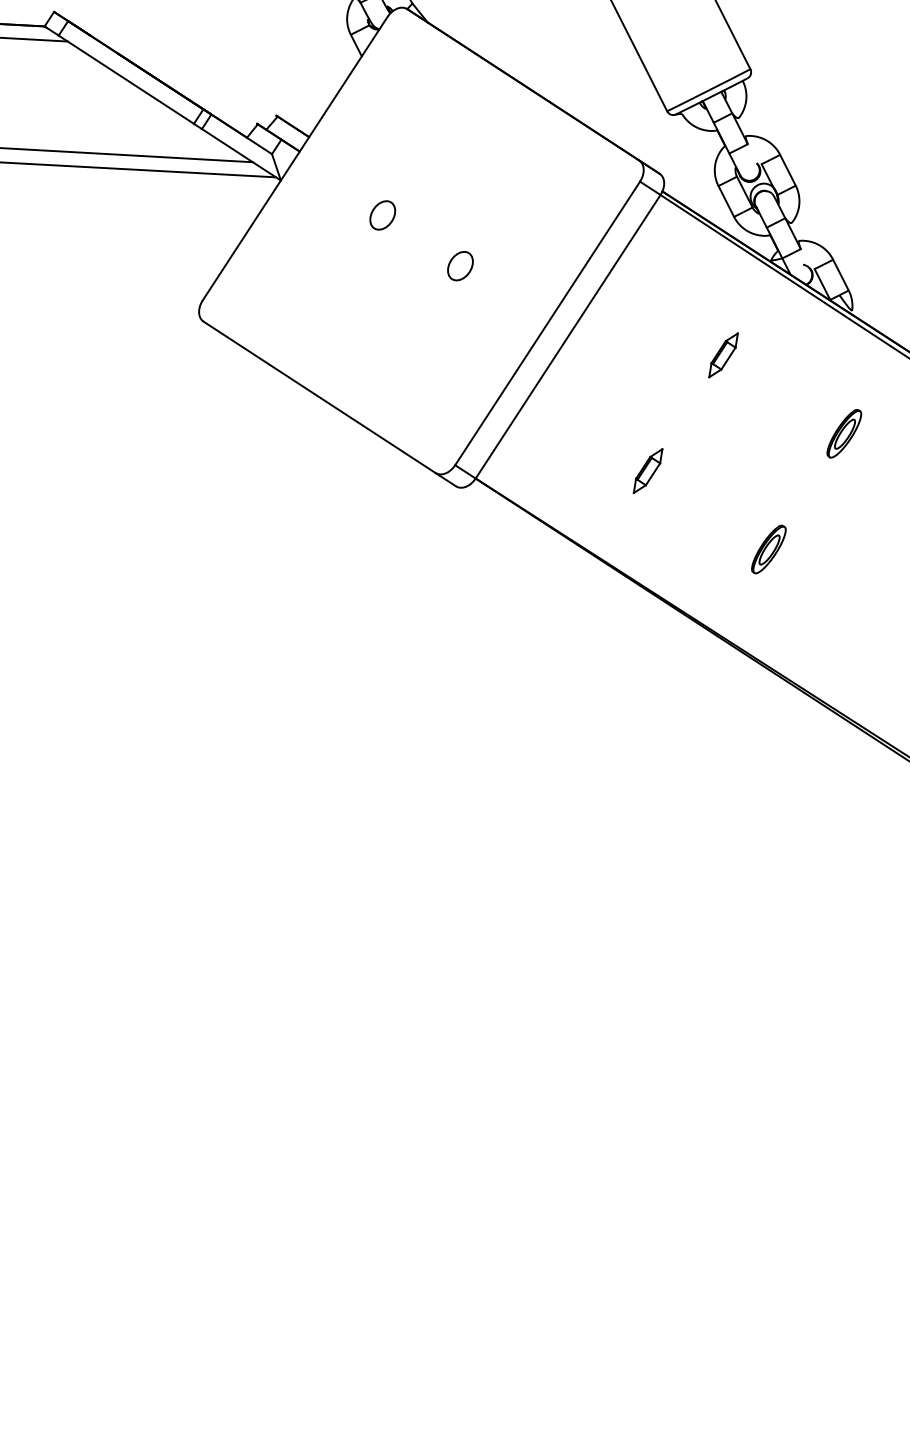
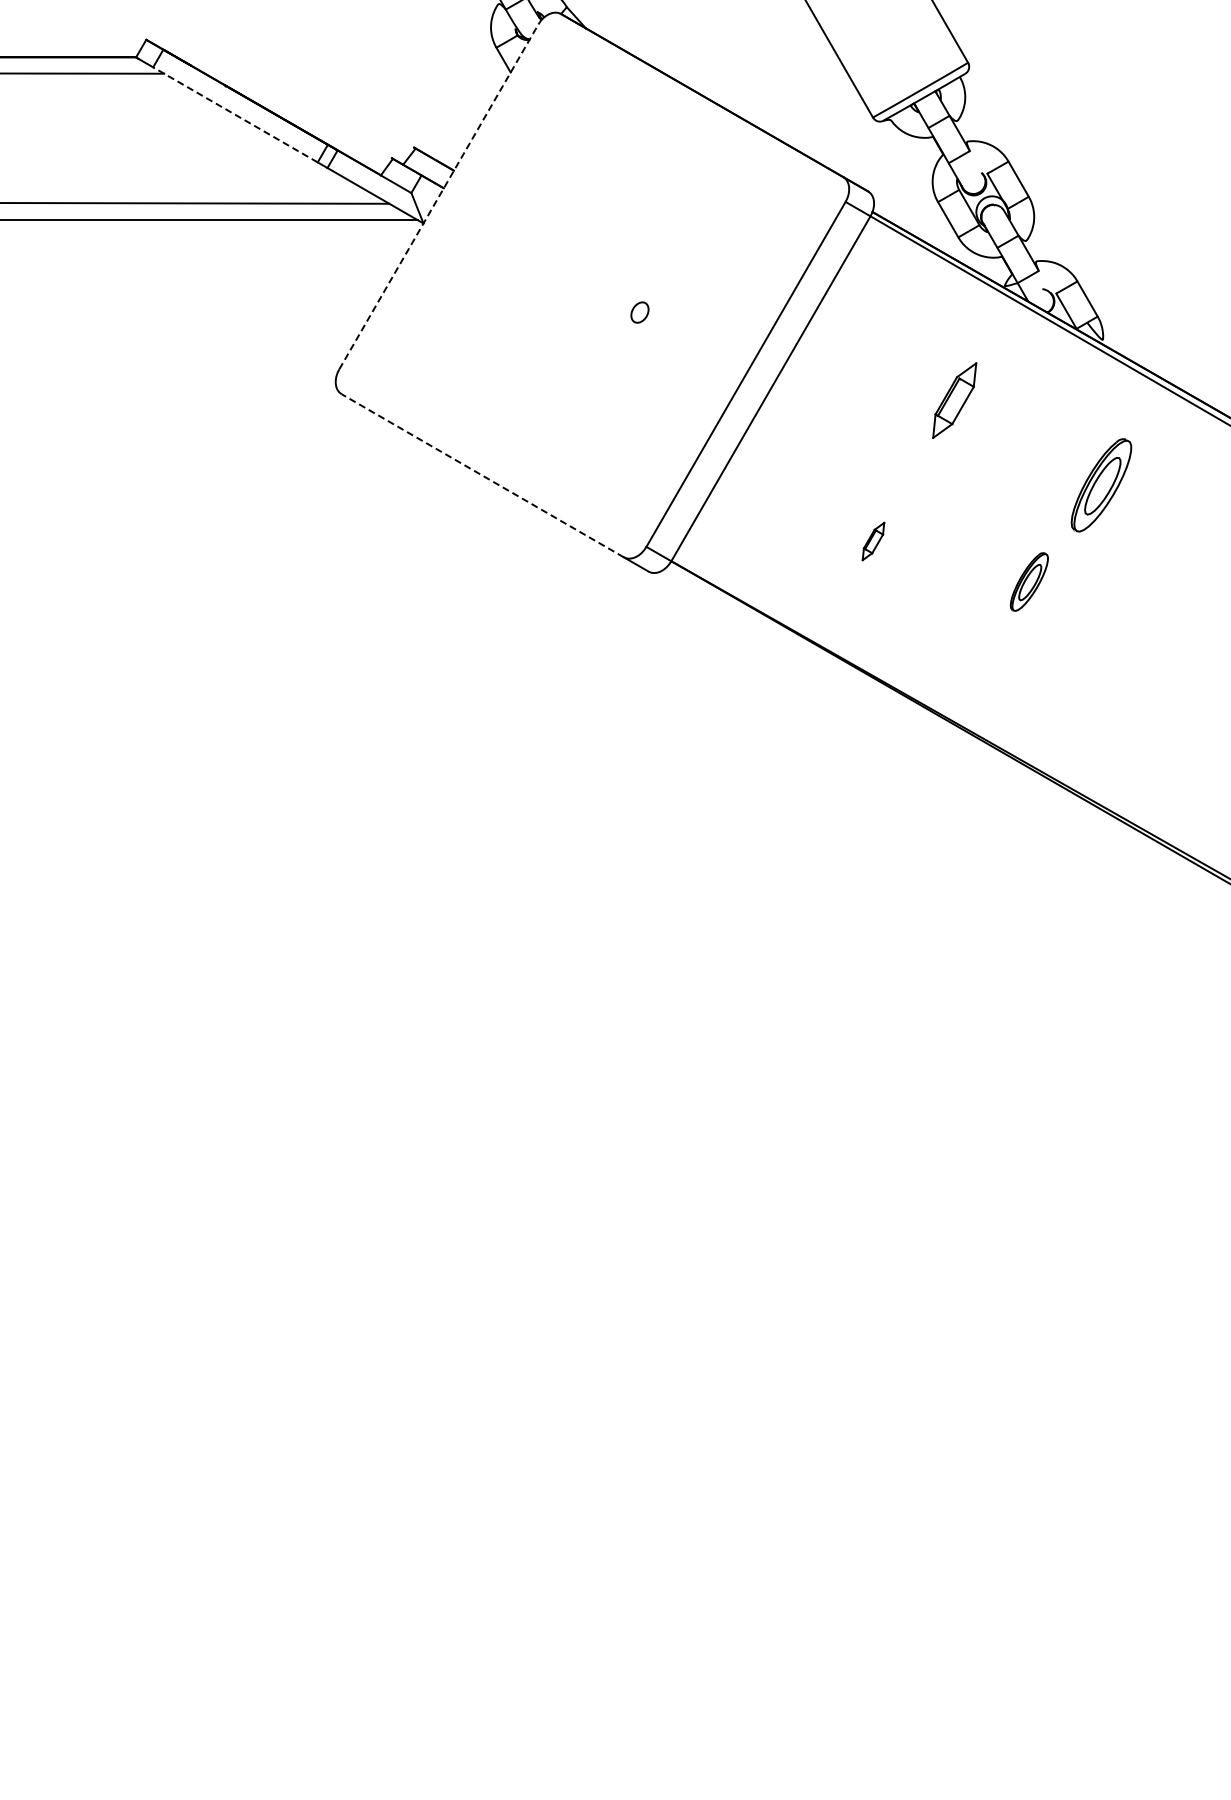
line: (126, 79) -> (235, 114), solid -> dashed
line: (295, 158) -> (439, 196), solid -> dashed
part: (382, 215) -> (545, 257), removed
part: (460, 265) -> (639, 312), size x0.6
part: (723, 355) -> (954, 400), size x1.4
line: (319, 397) -> (482, 475), solid -> dashed
part: (844, 433) -> (1101, 484), size x1.6
part: (648, 471) -> (873, 541), size x0.7
part: (768, 549) -> (1028, 581), moved

